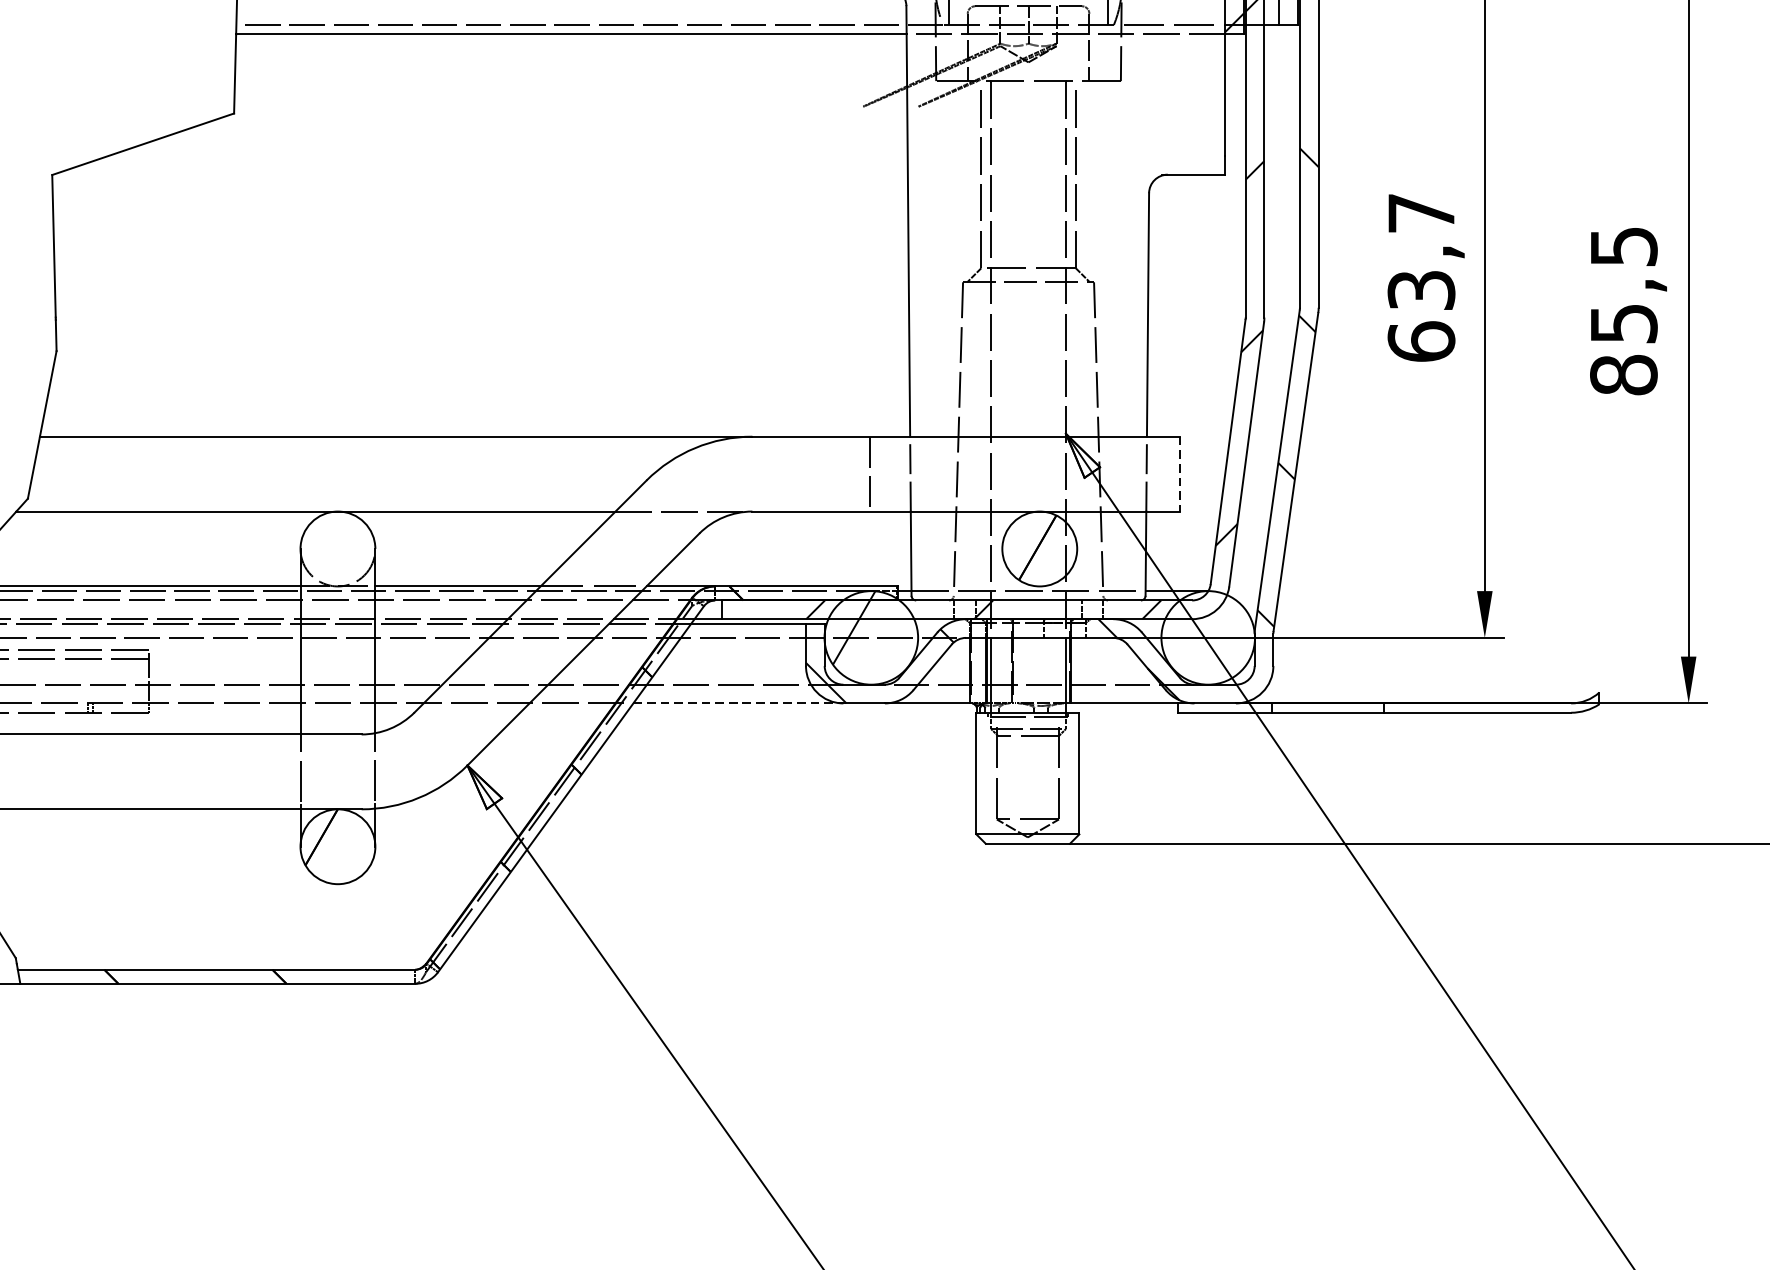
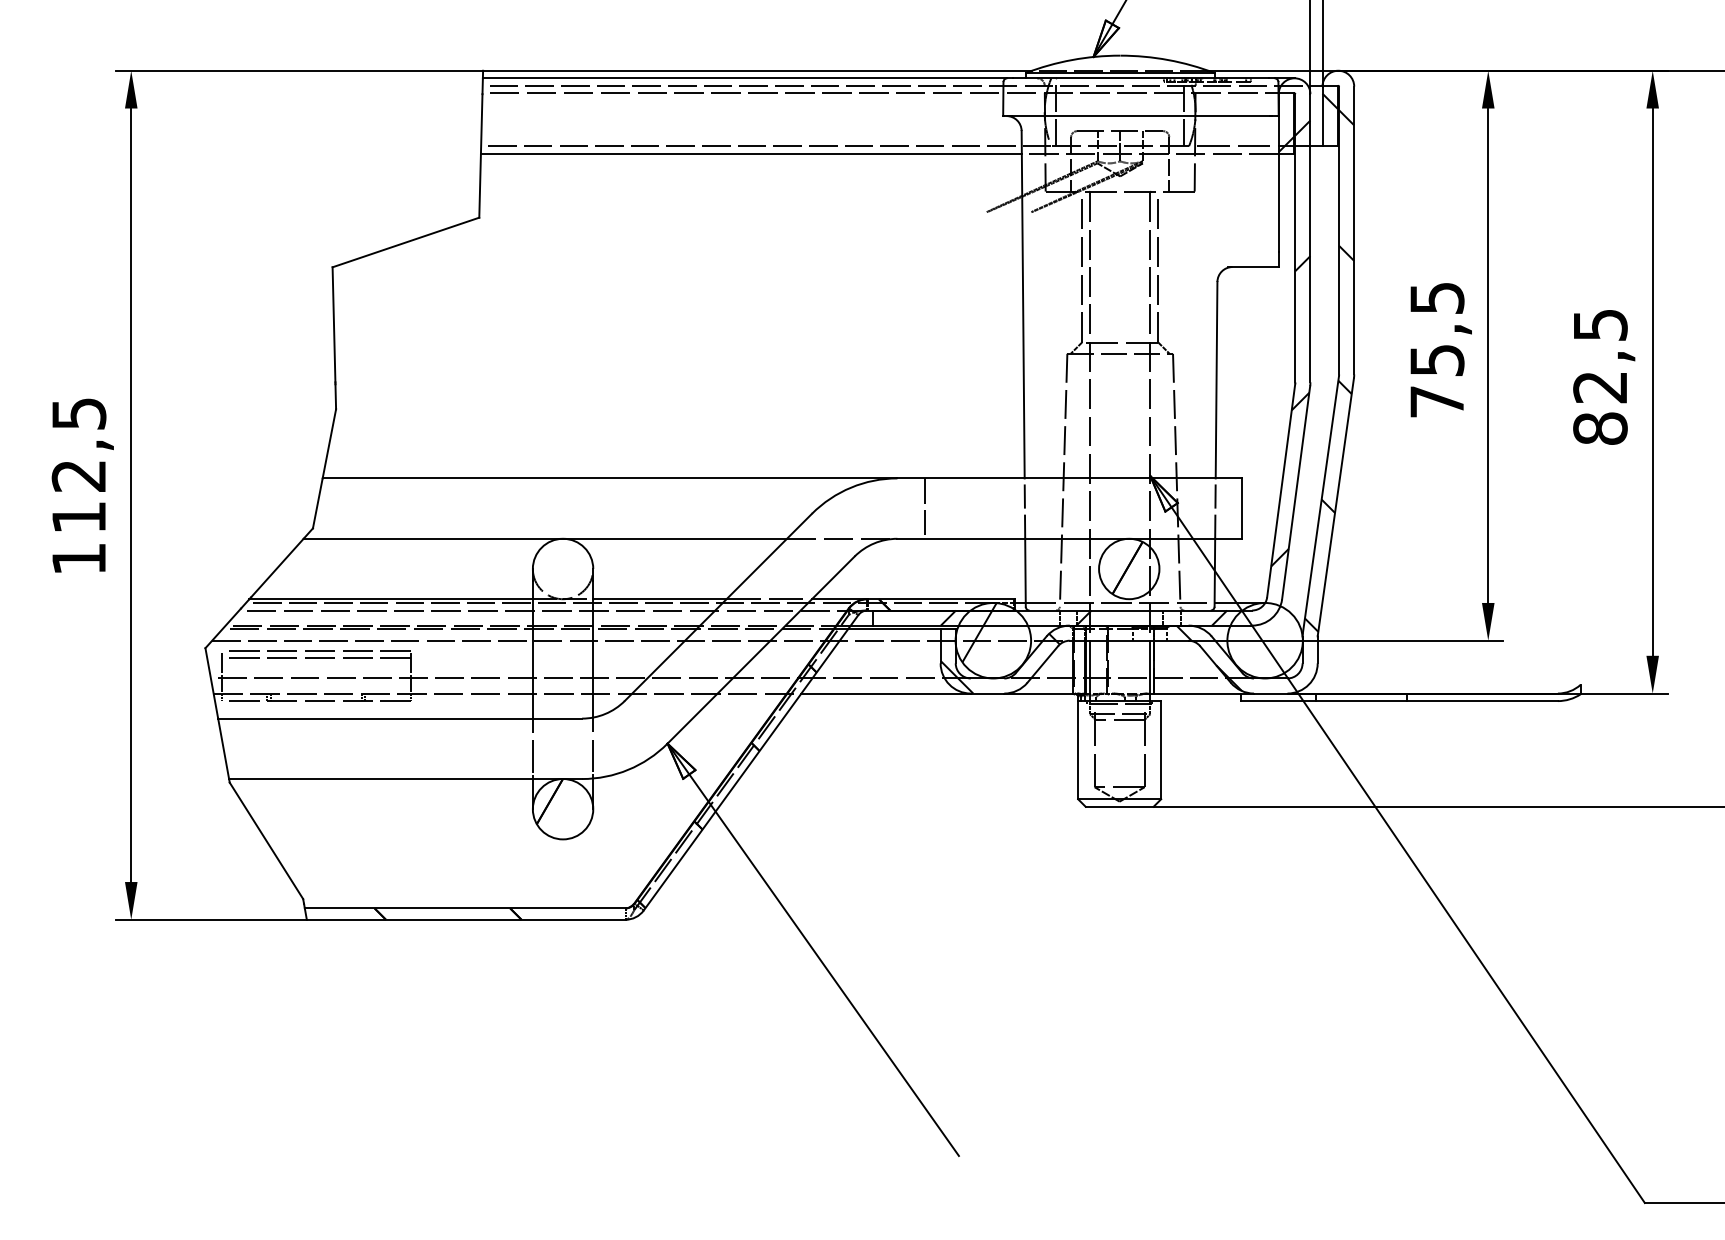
text: (1420, 278) -> (1436, 350), 63,7 -> 75,5
text: (1623, 324) -> (1600, 387), 85,5 -> 82,5
line: (870, 474) -> (925, 508), moved
line: (1180, 475) -> (1242, 509), dashed -> solid
line: (738, 703) -> (886, 693), dashed -> solid

